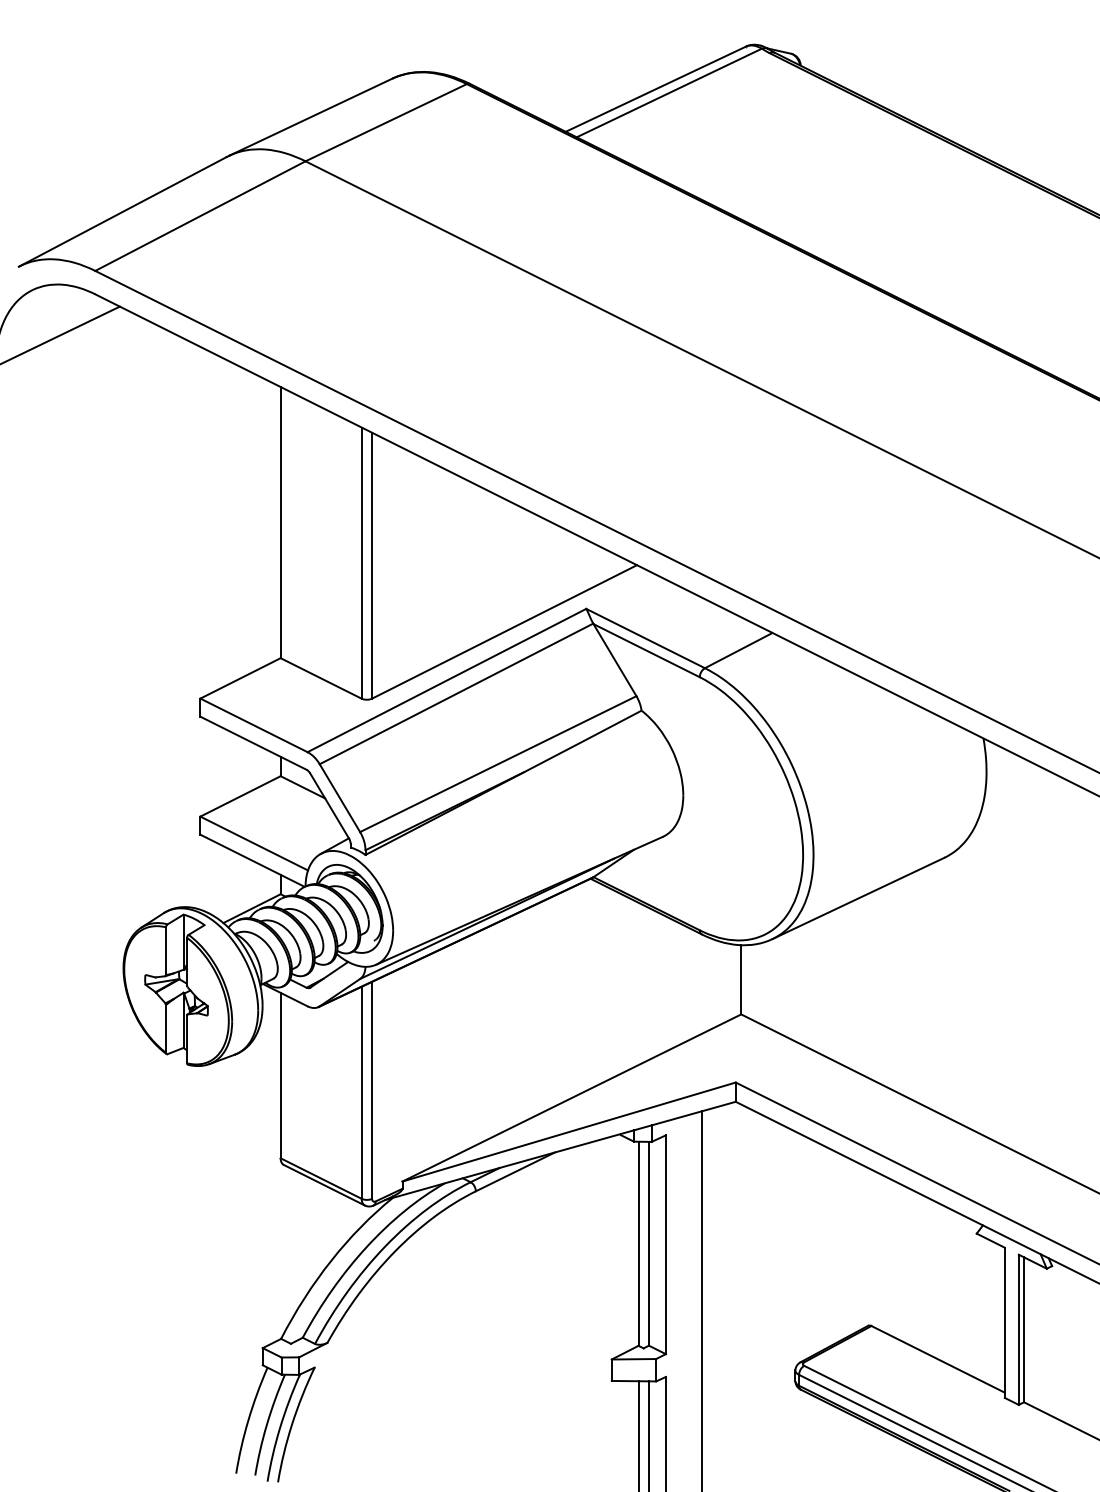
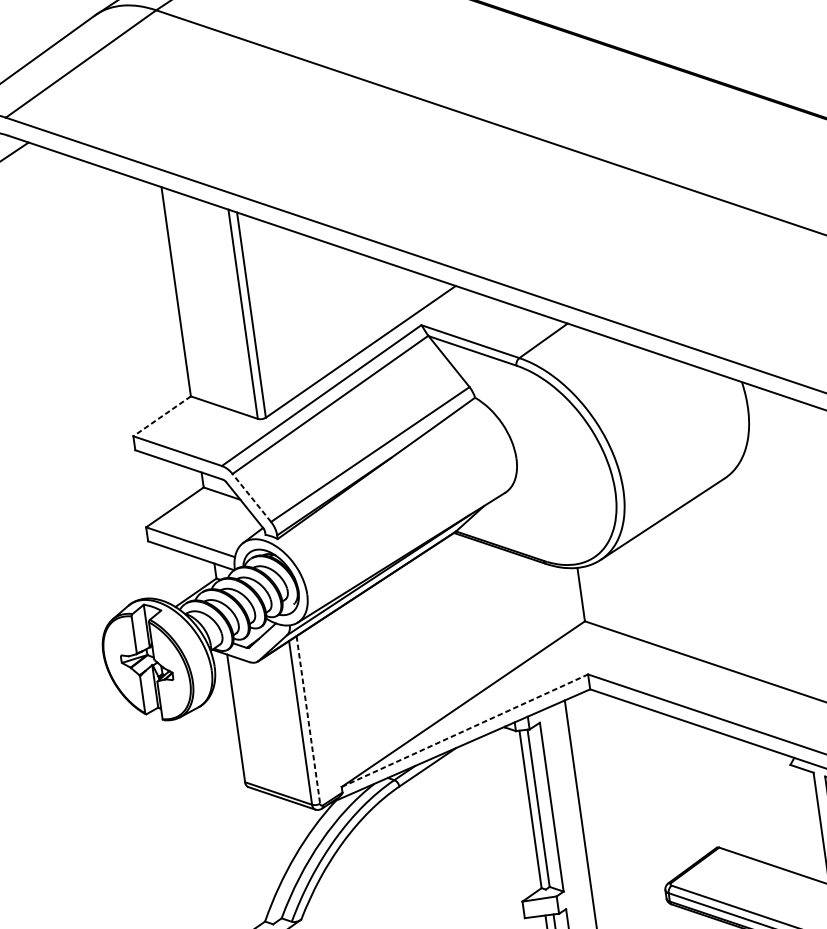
line: (240, 678) -> (162, 416), solid -> dashed
line: (339, 797) -> (251, 497), solid -> dashed
line: (372, 1090) -> (308, 720), solid -> dashed
line: (569, 1132) -> (465, 731), solid -> dashed

